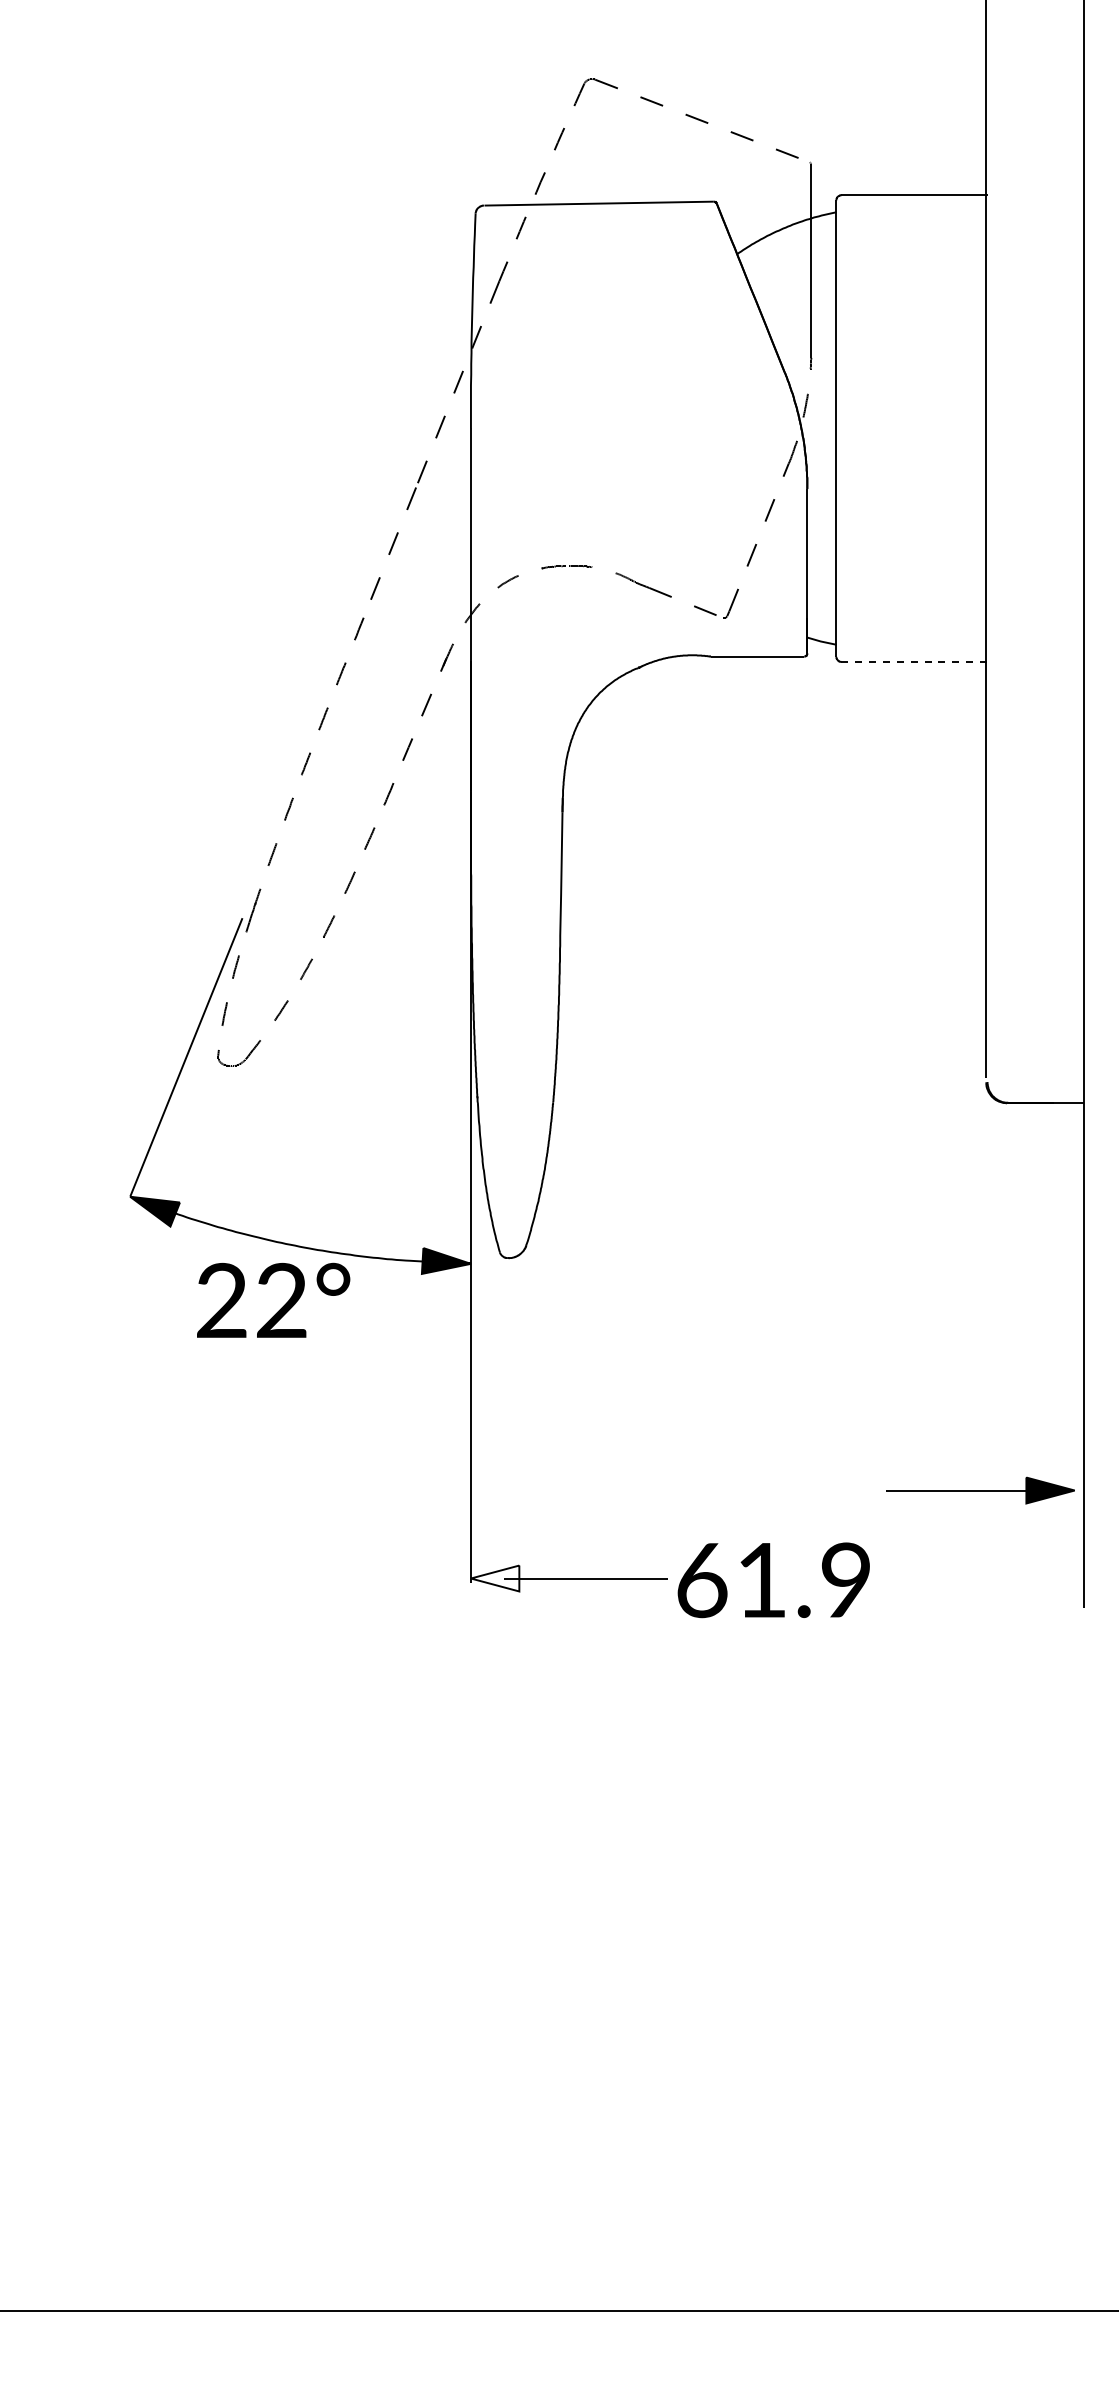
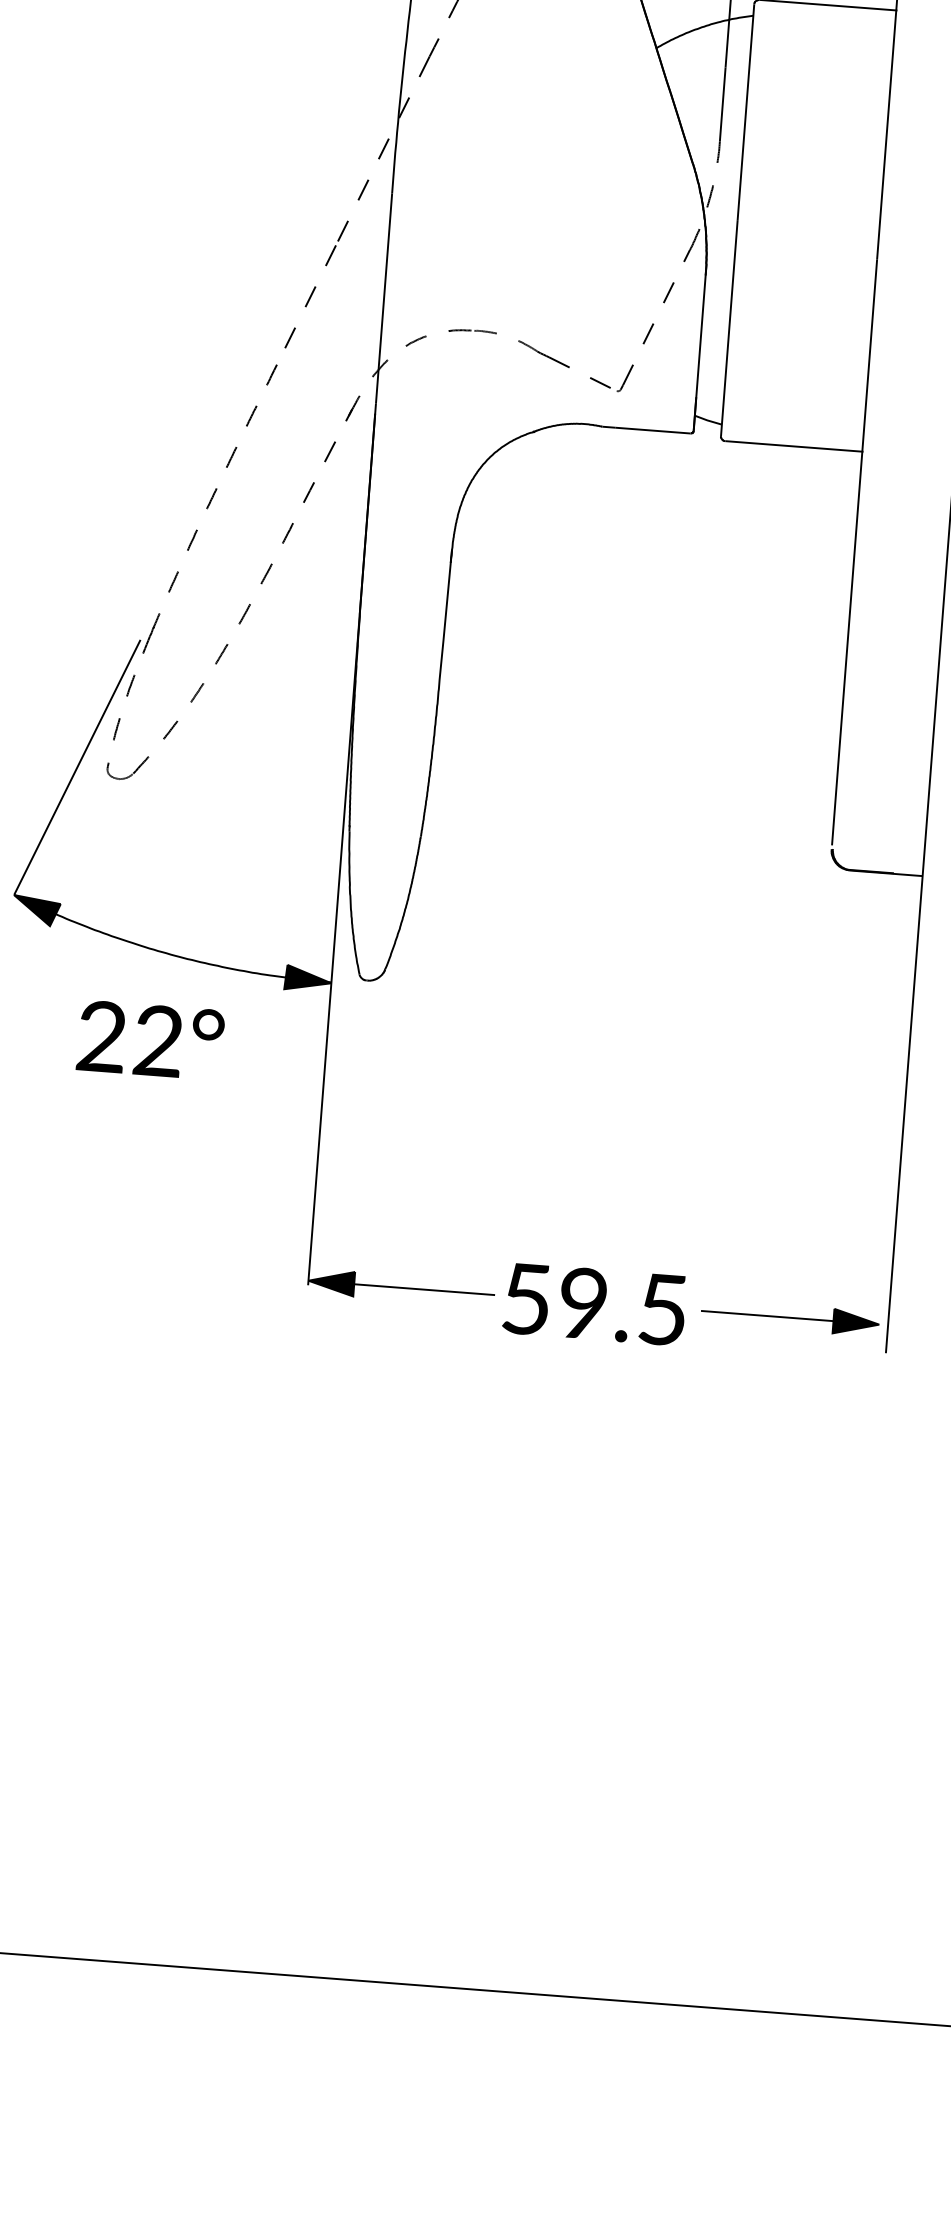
line: (914, 661) -> (794, 446), dashed -> solid
text: (273, 1299) -> (150, 1039), moved
part: (980, 1490) -> (790, 1317), moved
fill: (494, 1578) -> (330, 1282), added
text: (773, 1580) -> (594, 1304), 61.9 -> 59.5

